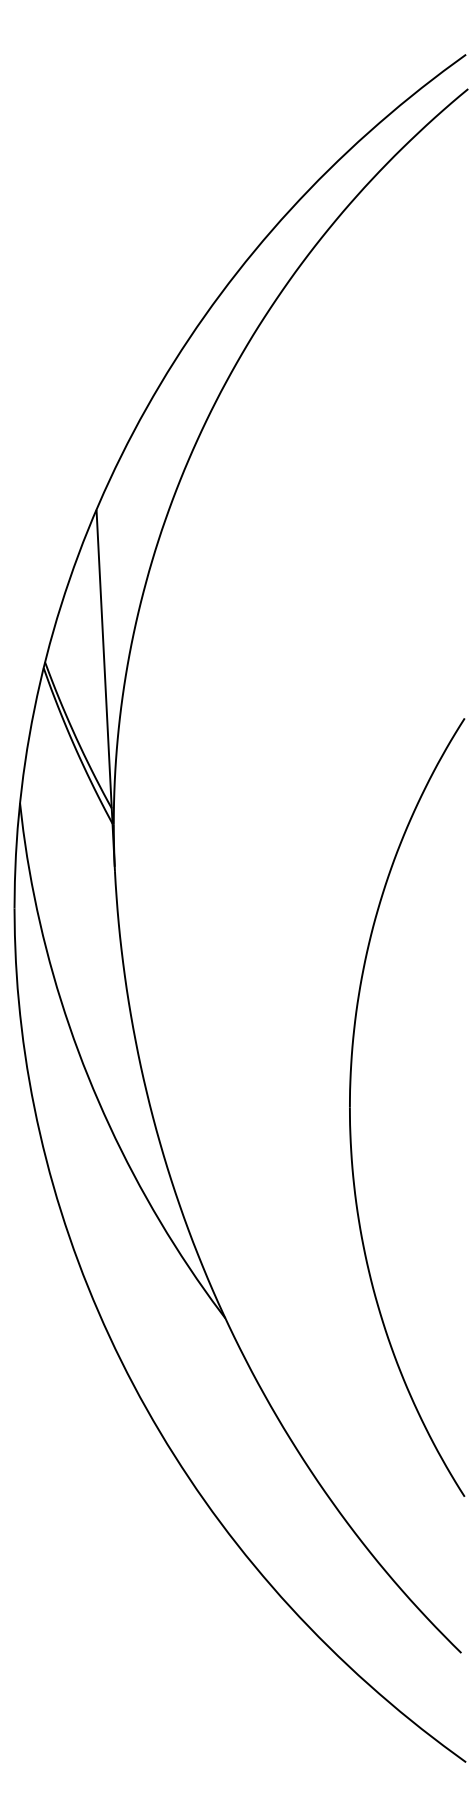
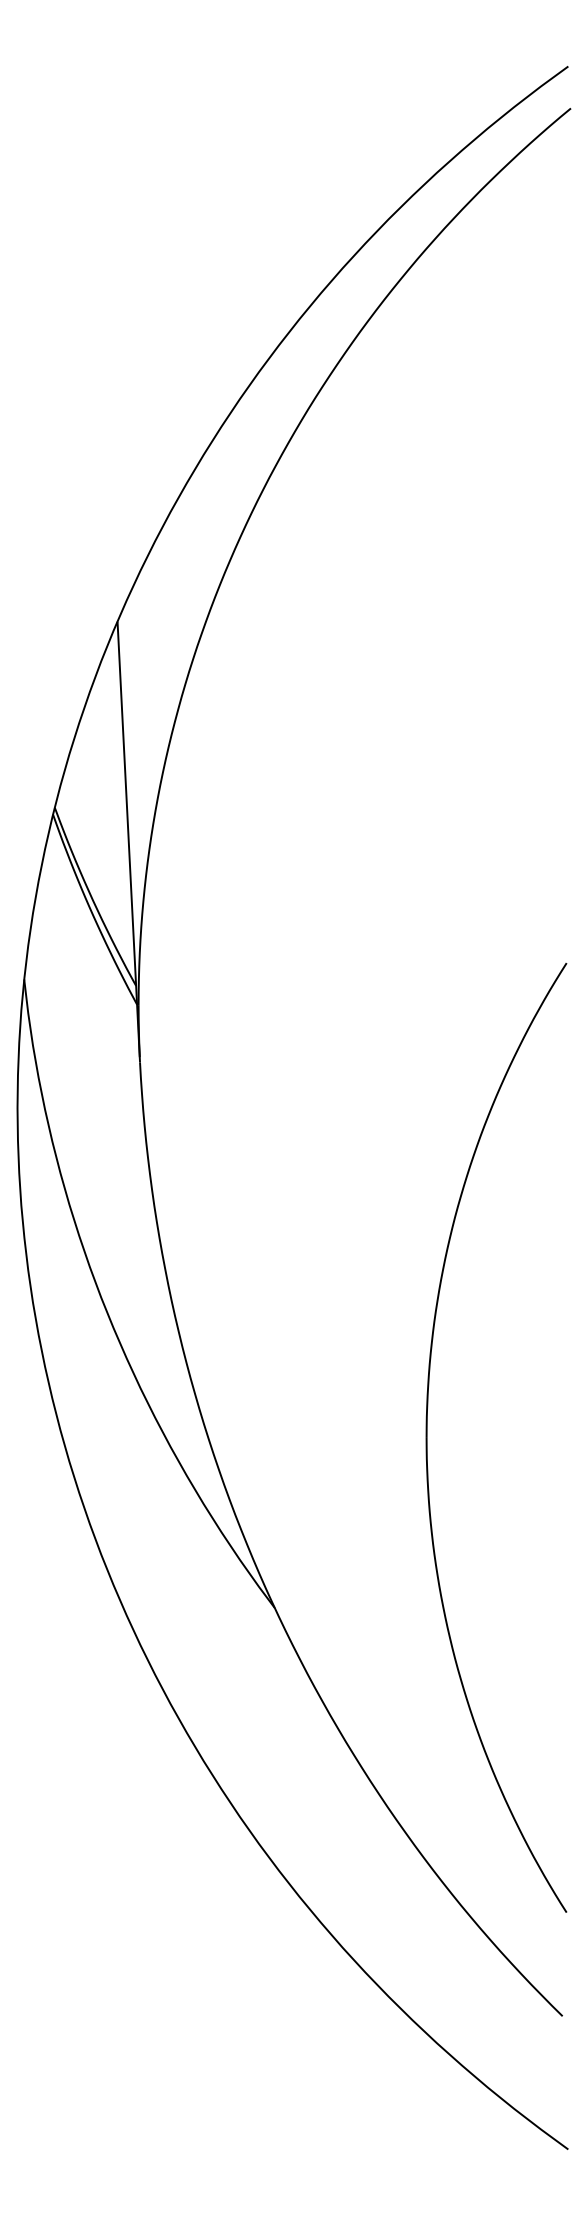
part: (350, 1107) -> (427, 1437), moved

